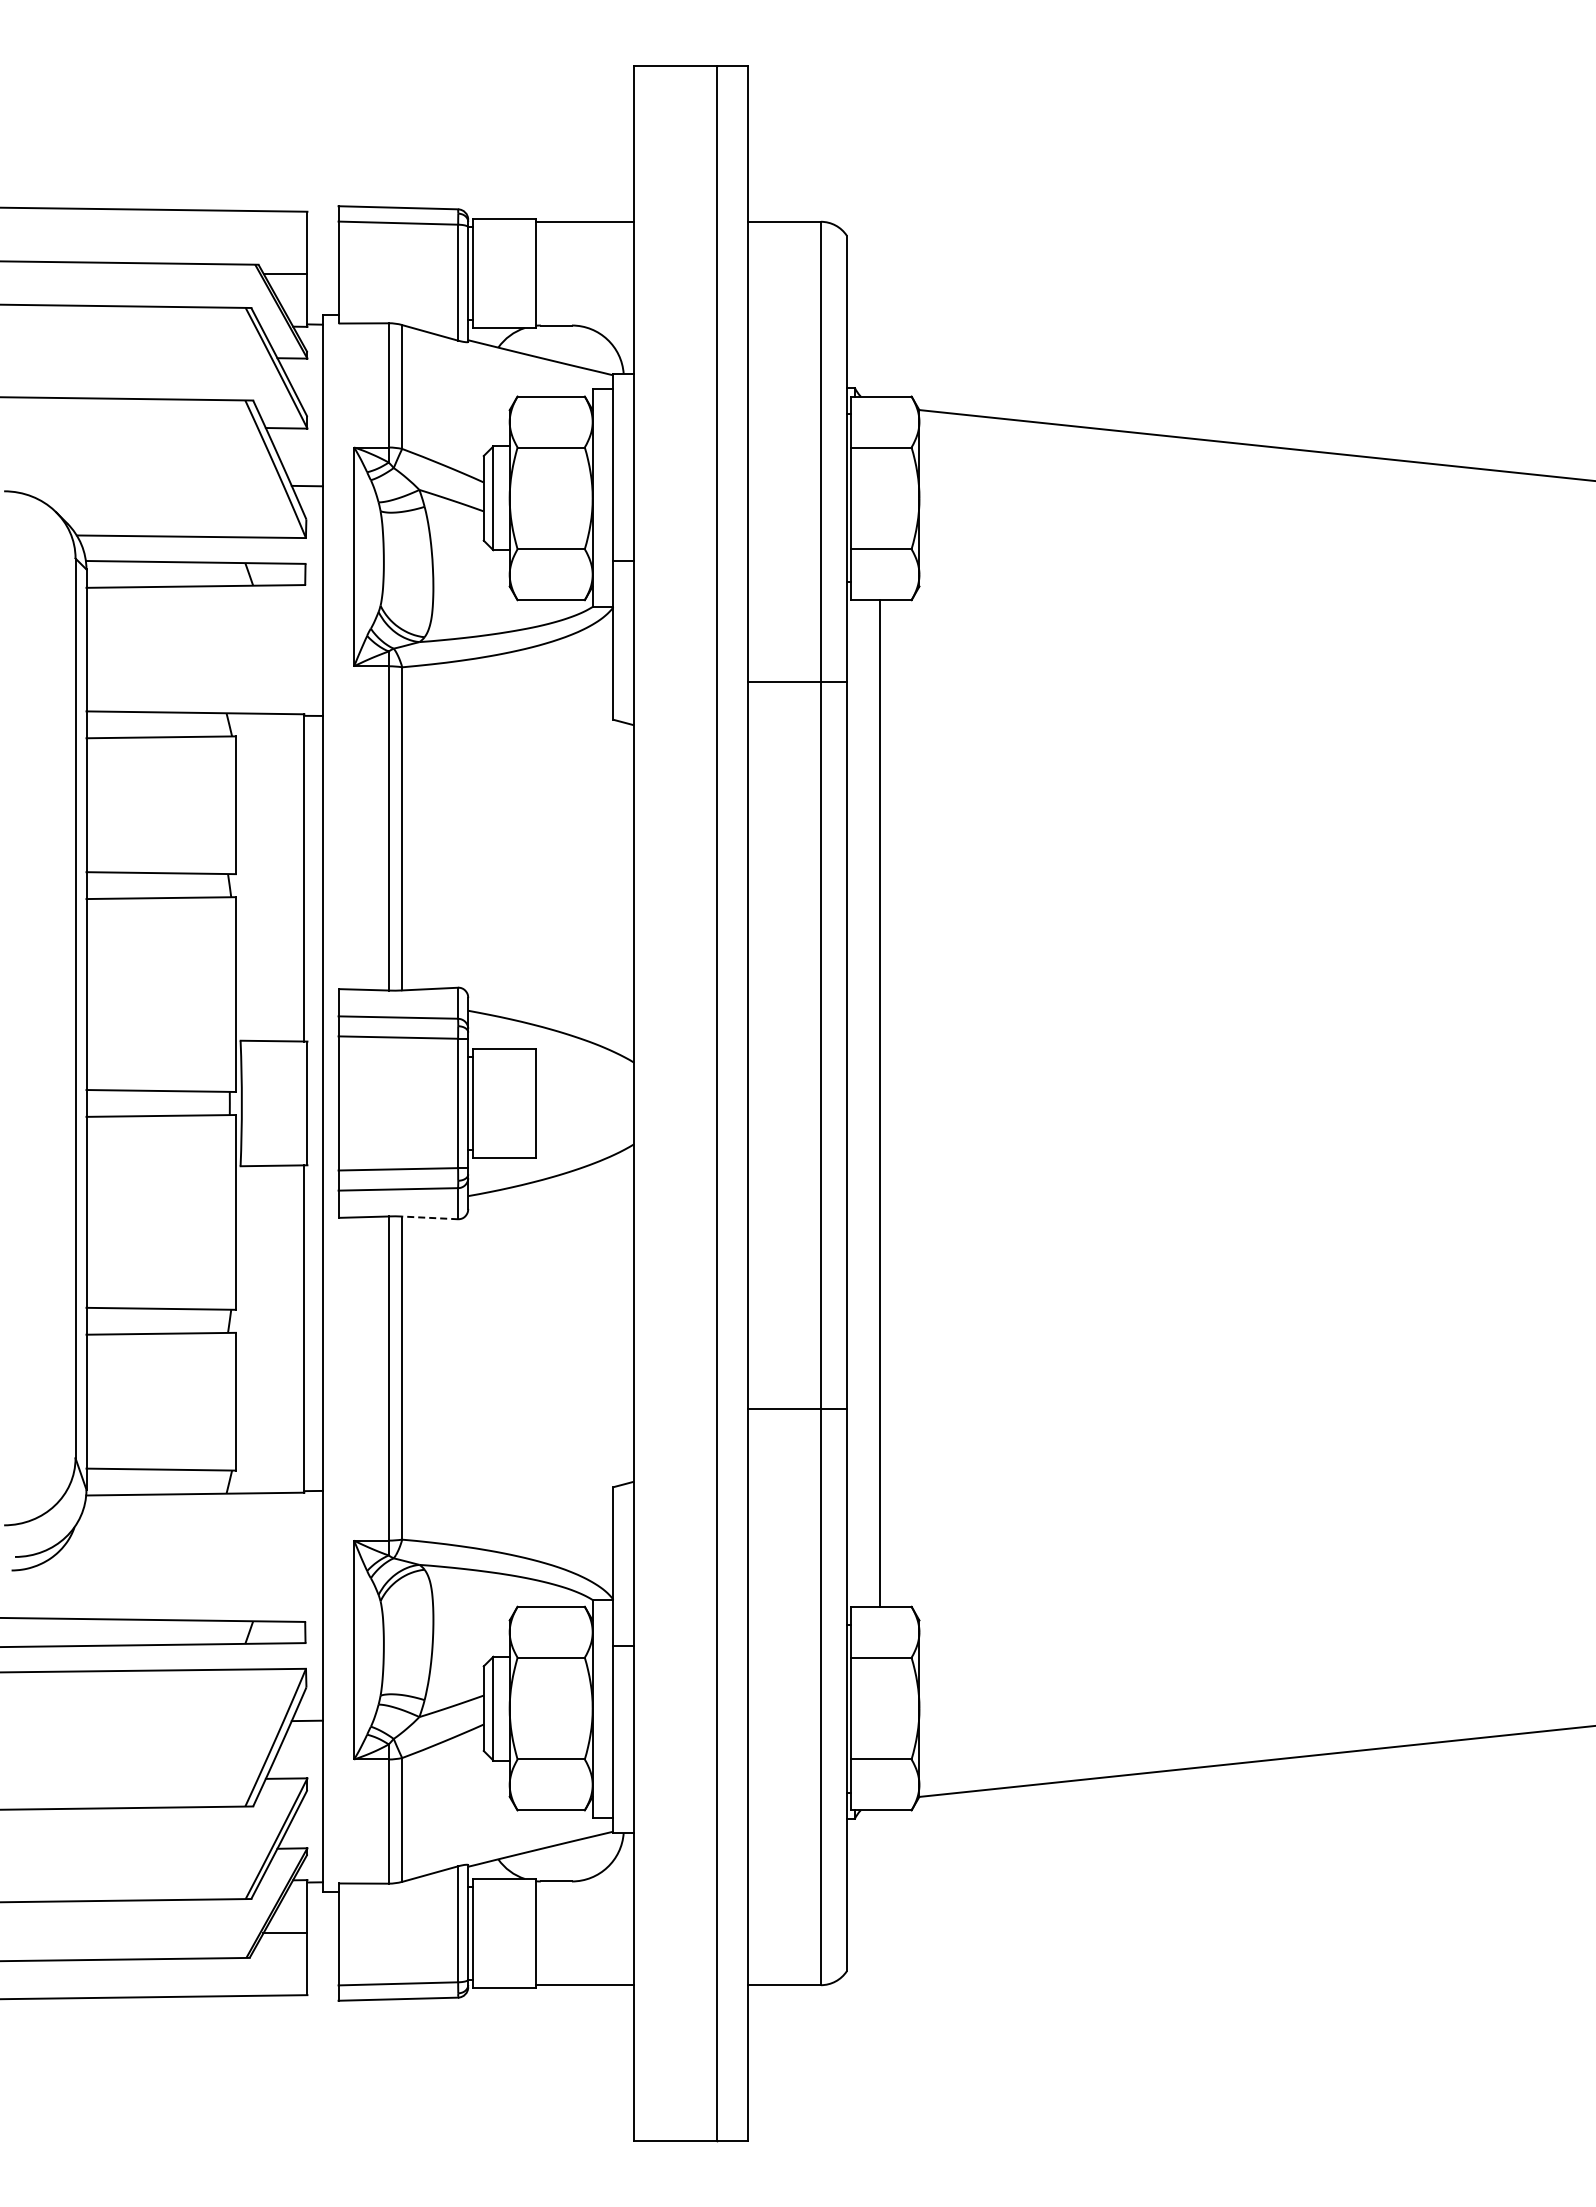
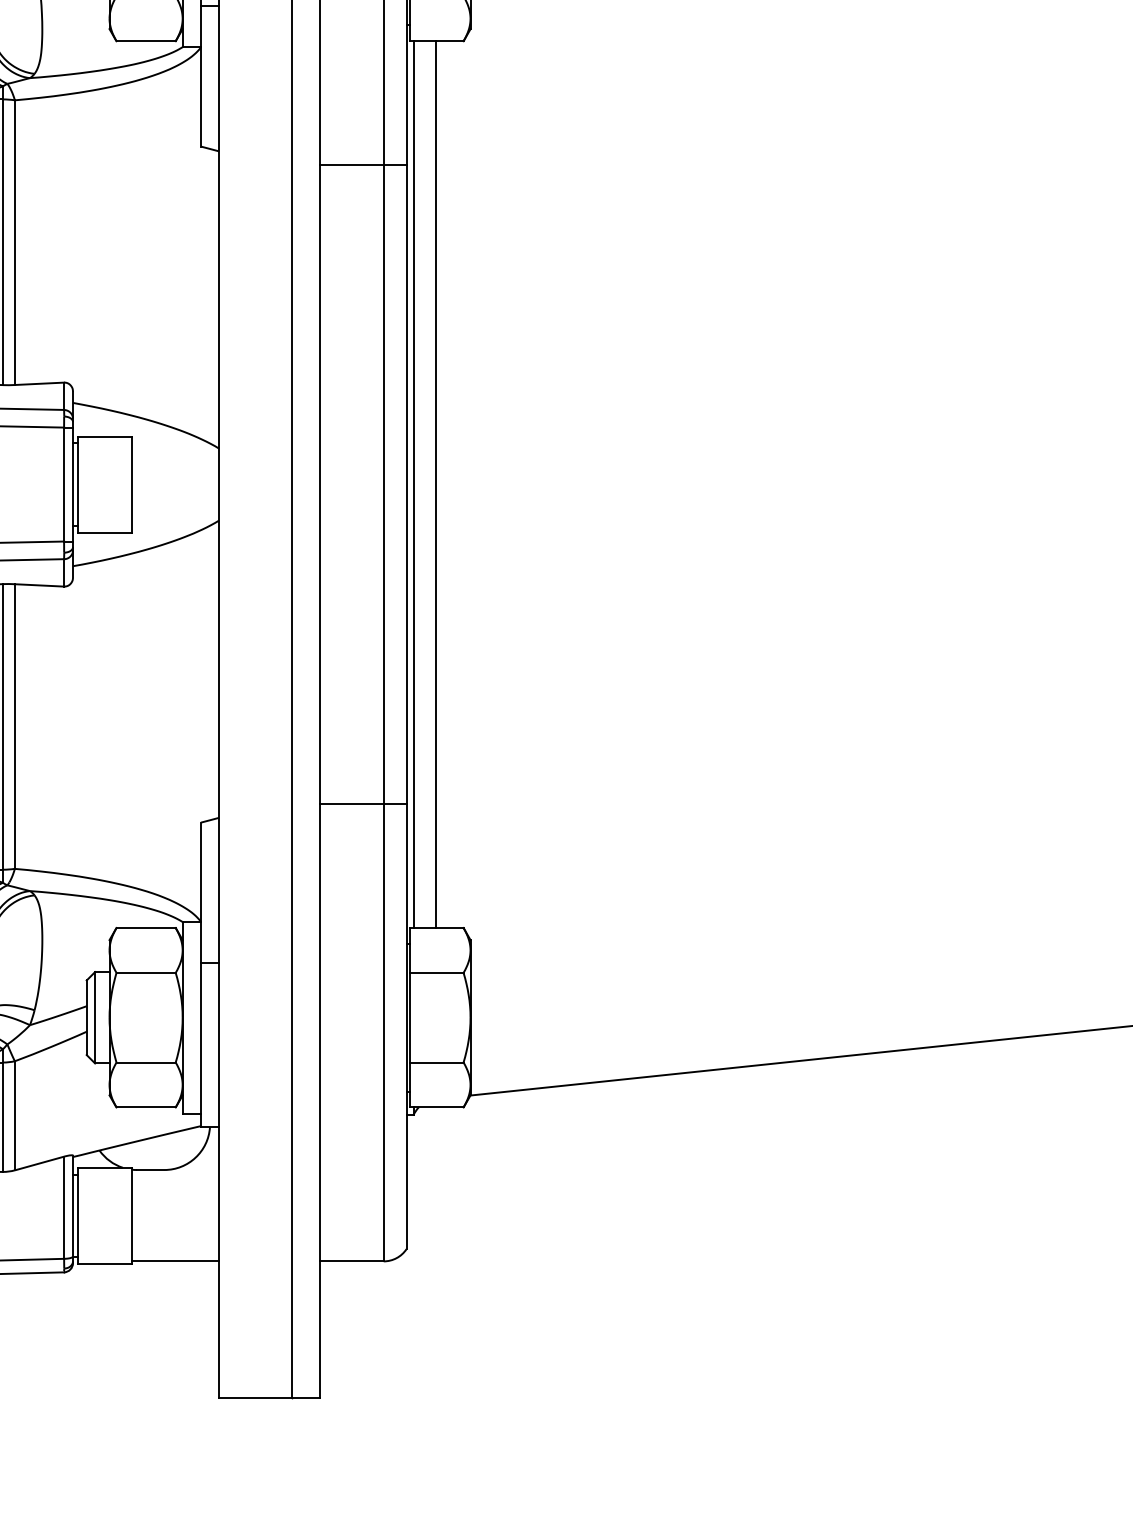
line: (797, 682) -> (363, 164), moved
line: (854, 1103) -> (413, 484), added
line: (430, 1217) -> (39, 585), dashed -> solid
line: (797, 1408) -> (363, 804), moved

